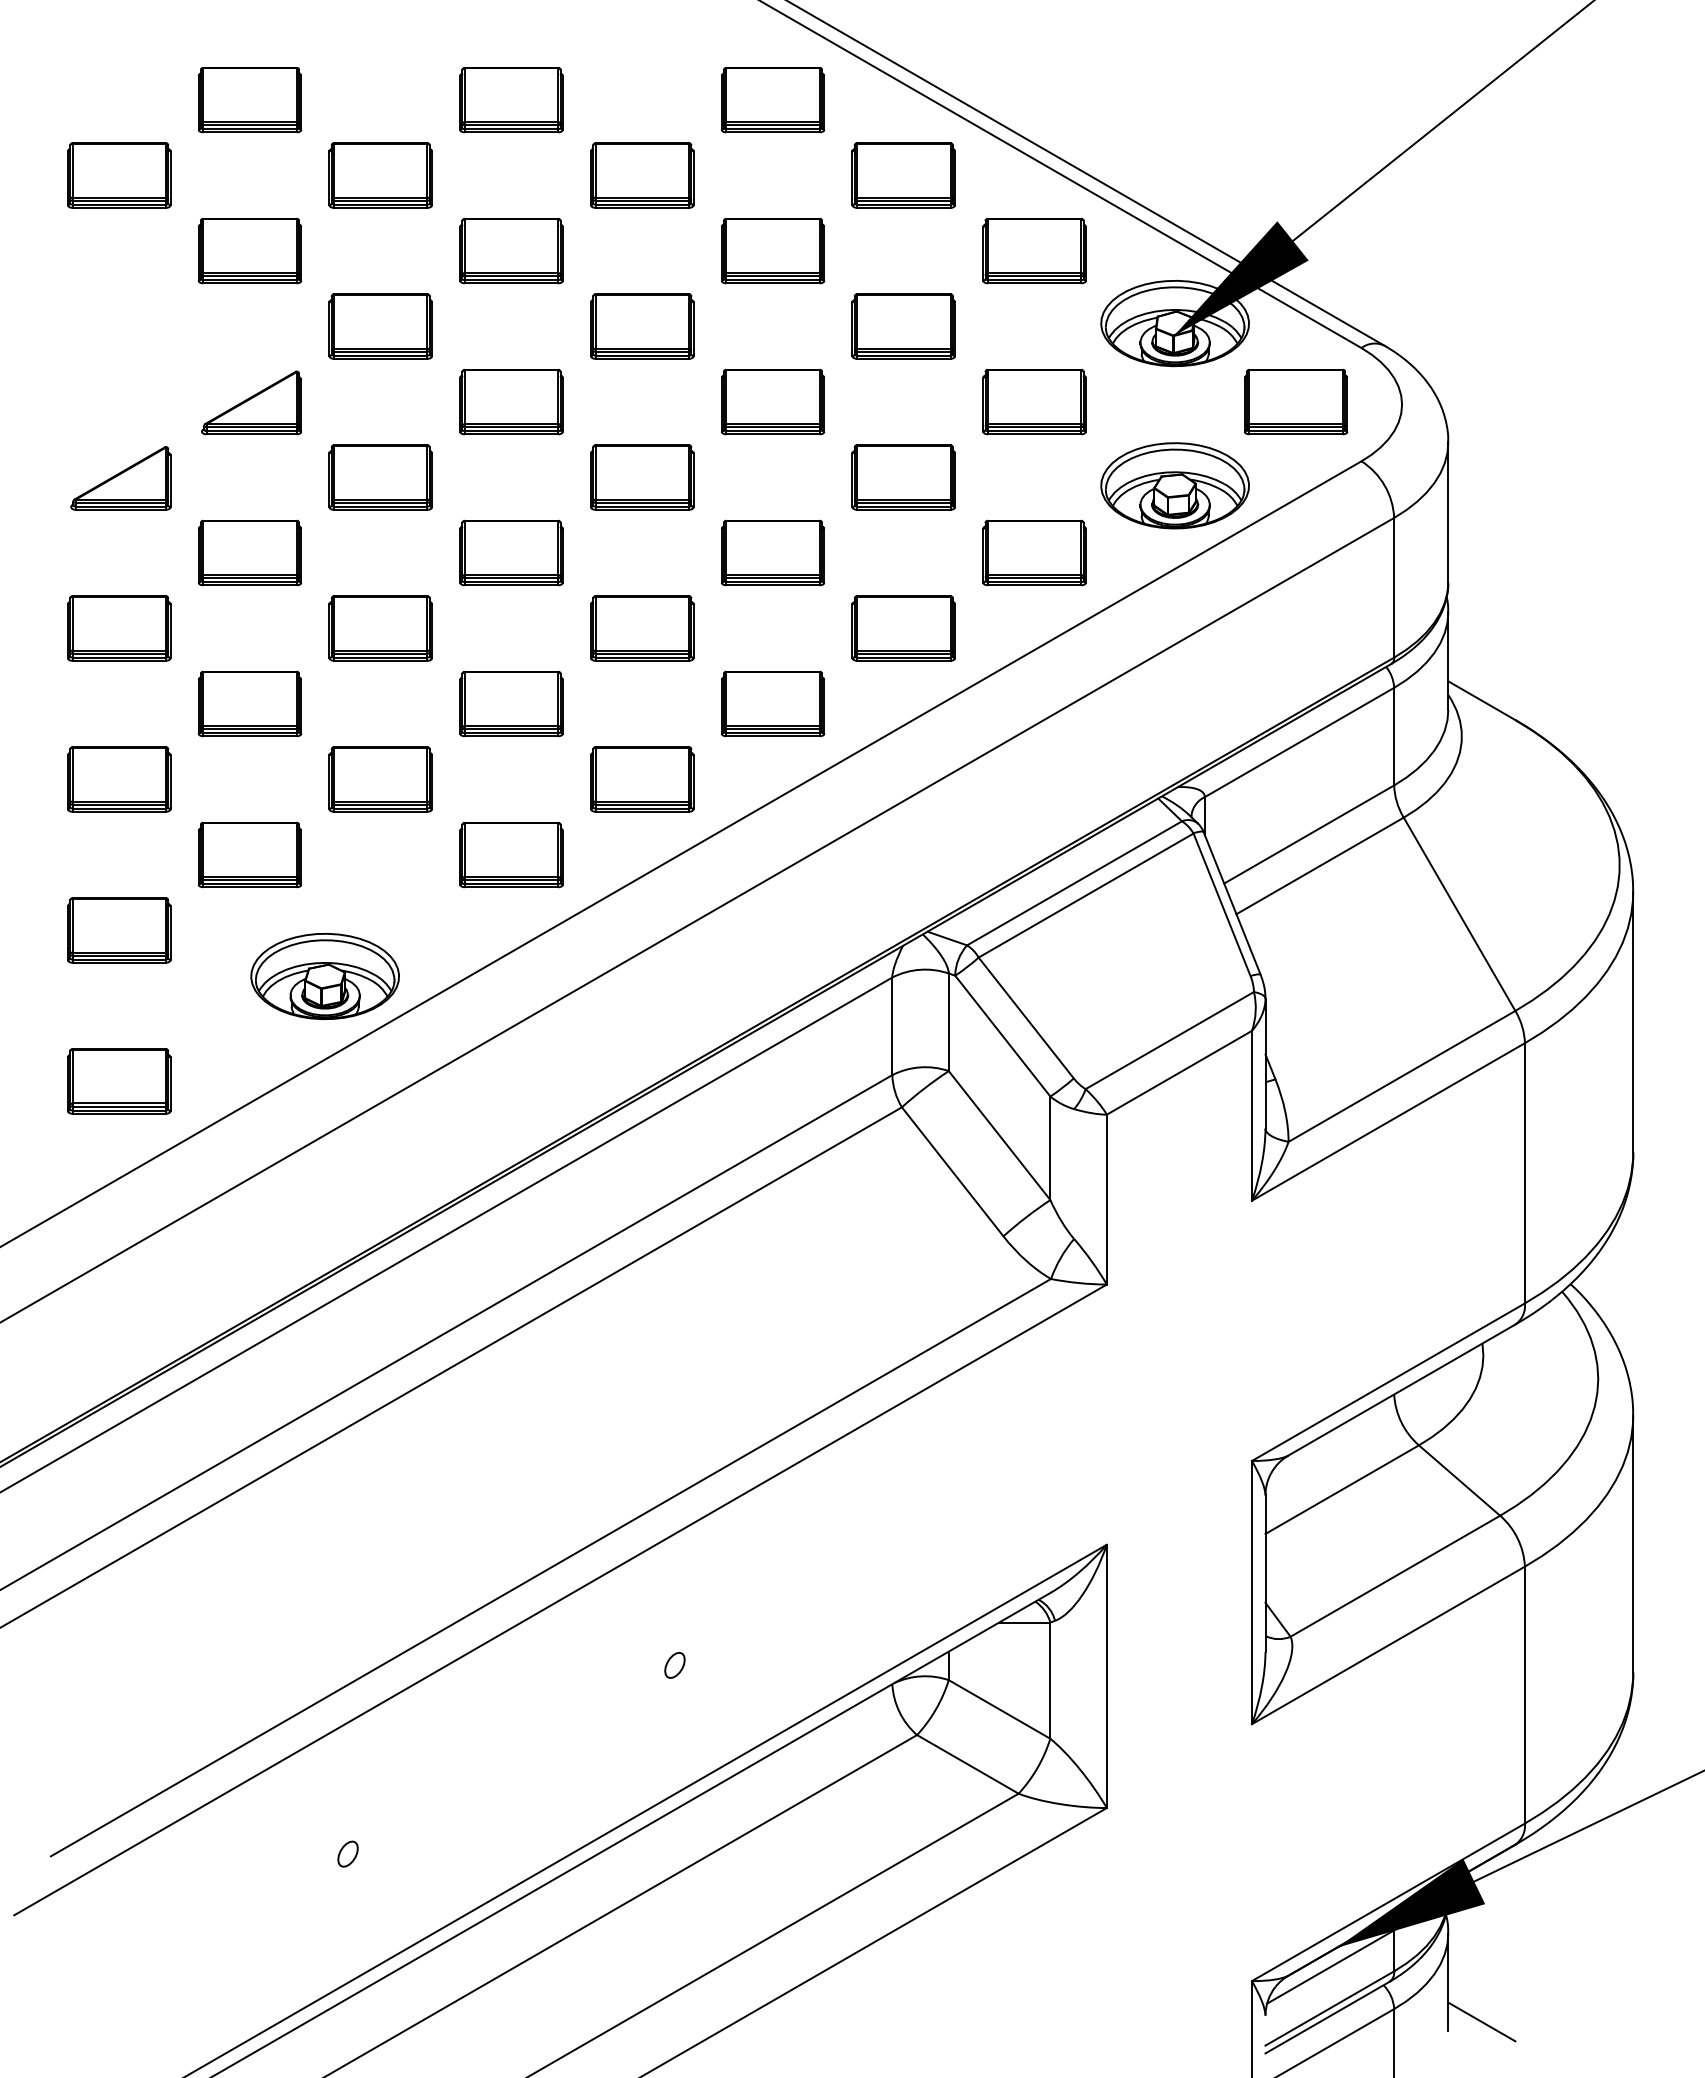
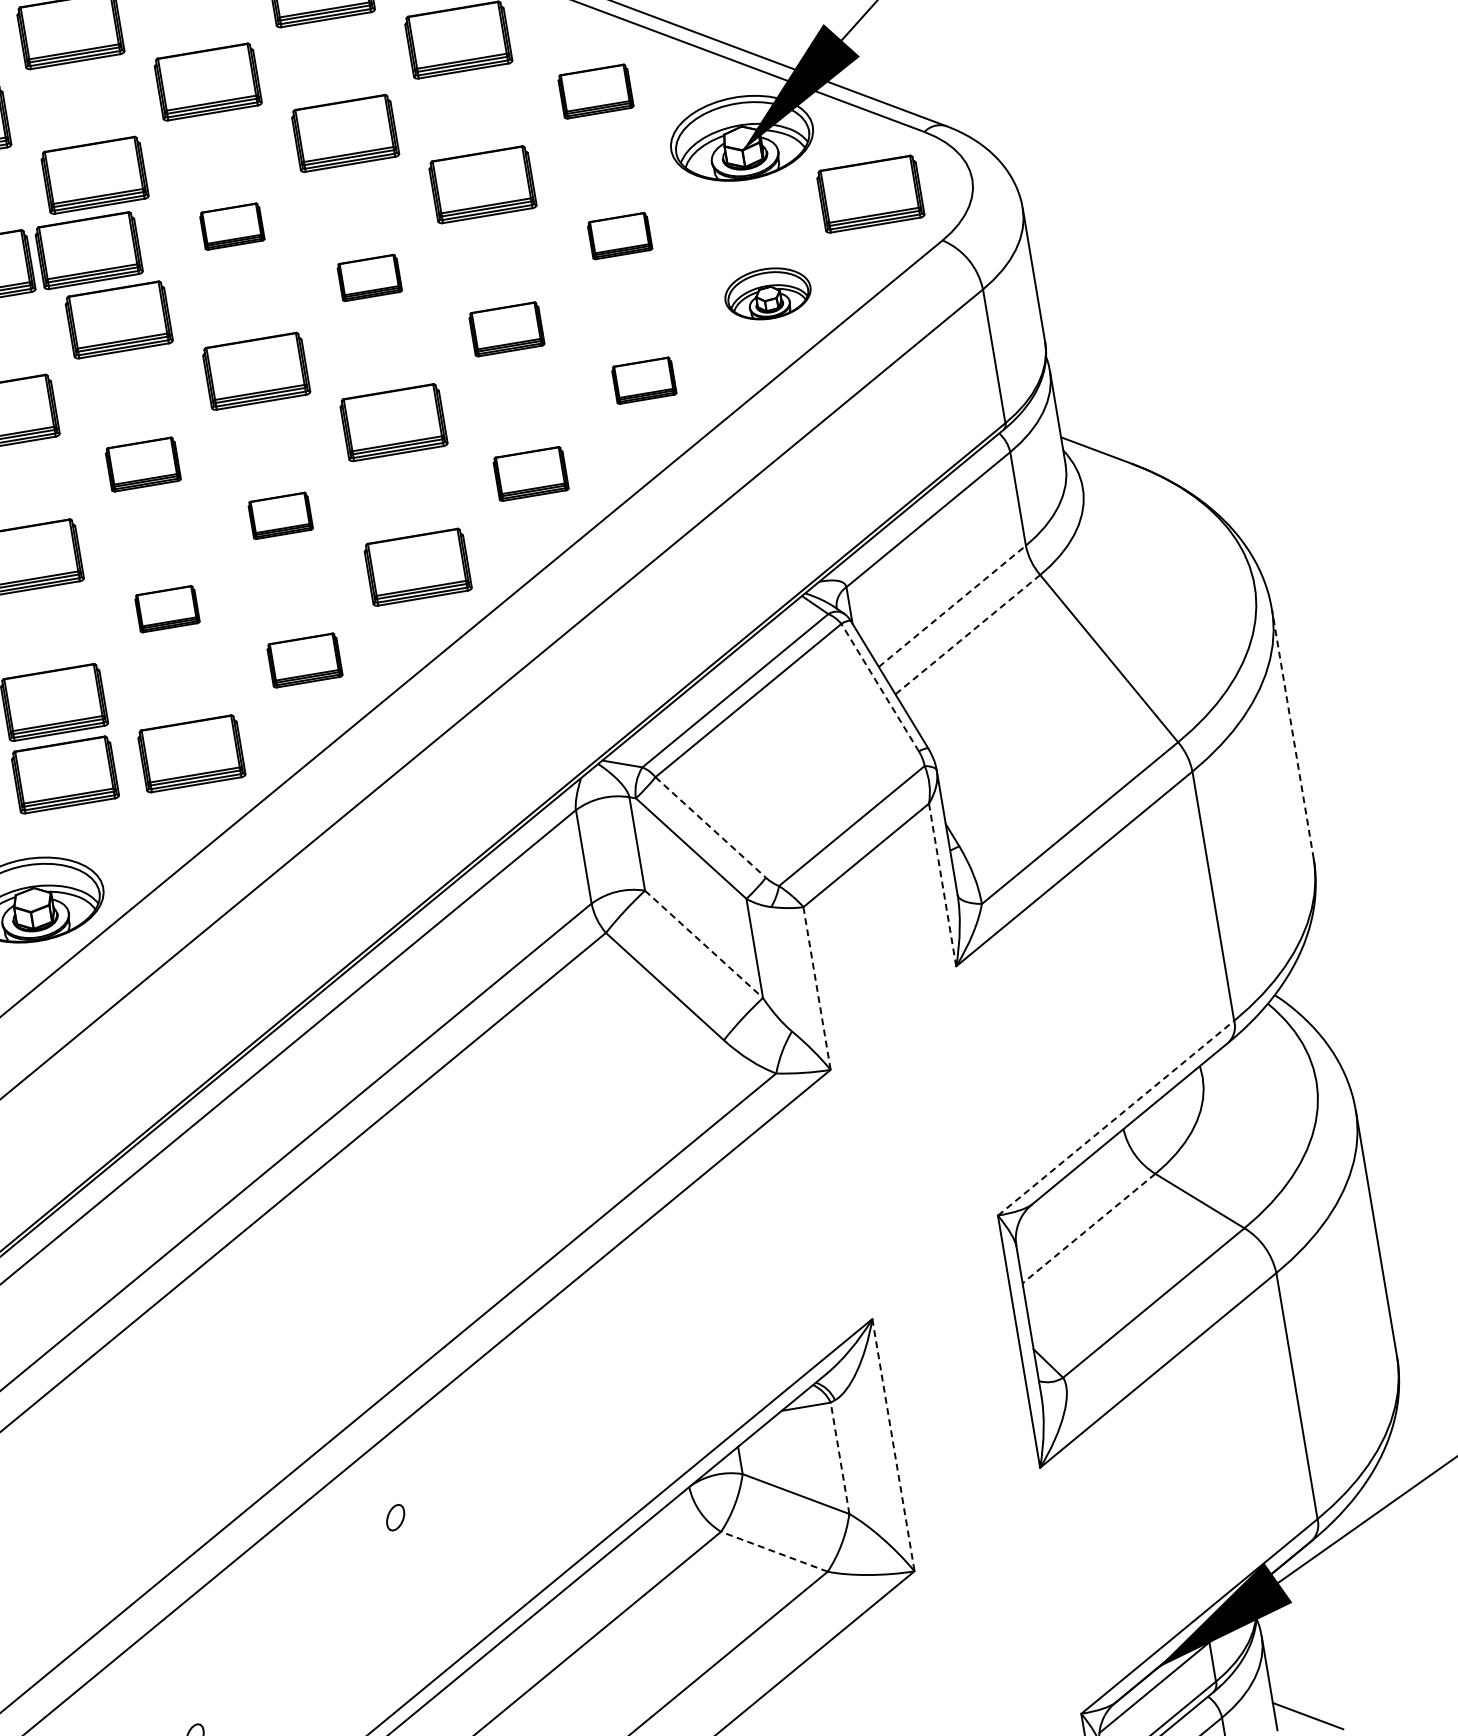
part: (1034, 251) -> (595, 91), size x0.7
part: (492, 326) -> (88, 250), added
part: (642, 326) -> (232, 226), size x0.6
part: (773, 401) -> (369, 277), size x0.6
part: (1034, 401) -> (619, 235), size x0.6
part: (903, 477) -> (506, 329), size x0.7
part: (1174, 485) -> (767, 293), size x0.6
part: (511, 552) -> (143, 464), size x0.7
part: (1034, 552) -> (644, 380), size x0.6
part: (642, 628) -> (280, 515), size x0.6
part: (903, 628) -> (530, 474), size x0.7
part: (511, 703) -> (167, 608), size x0.6
part: (642, 779) -> (304, 660), size x0.7
line: (1309, 834) -> (952, 606), solid -> dashed
part: (379, 854) -> (65, 774), added
line: (1320, 865) -> (968, 634), solid -> dashed
line: (1222, 904) -> (880, 687), solid -> dashed
line: (1026, 1018) -> (711, 827), solid -> dashed
line: (1633, 1021) -> (1292, 733), solid -> dashed
line: (1251, 1115) -> (942, 884), solid -> dashed
line: (999, 1135) -> (703, 944), solid -> dashed
line: (1106, 1199) -> (816, 988), solid -> dashed
line: (1388, 1382) -> (1116, 1118), solid -> dashed
line: (1342, 1489) -> (1089, 1228), solid -> dashed
part: (674, 1665) -> (395, 1517), moved
line: (1106, 1676) -> (893, 1445), solid -> dashed
line: (1050, 1680) -> (840, 1458), solid -> dashed
line: (967, 1764) -> (774, 1551), solid -> dashed

